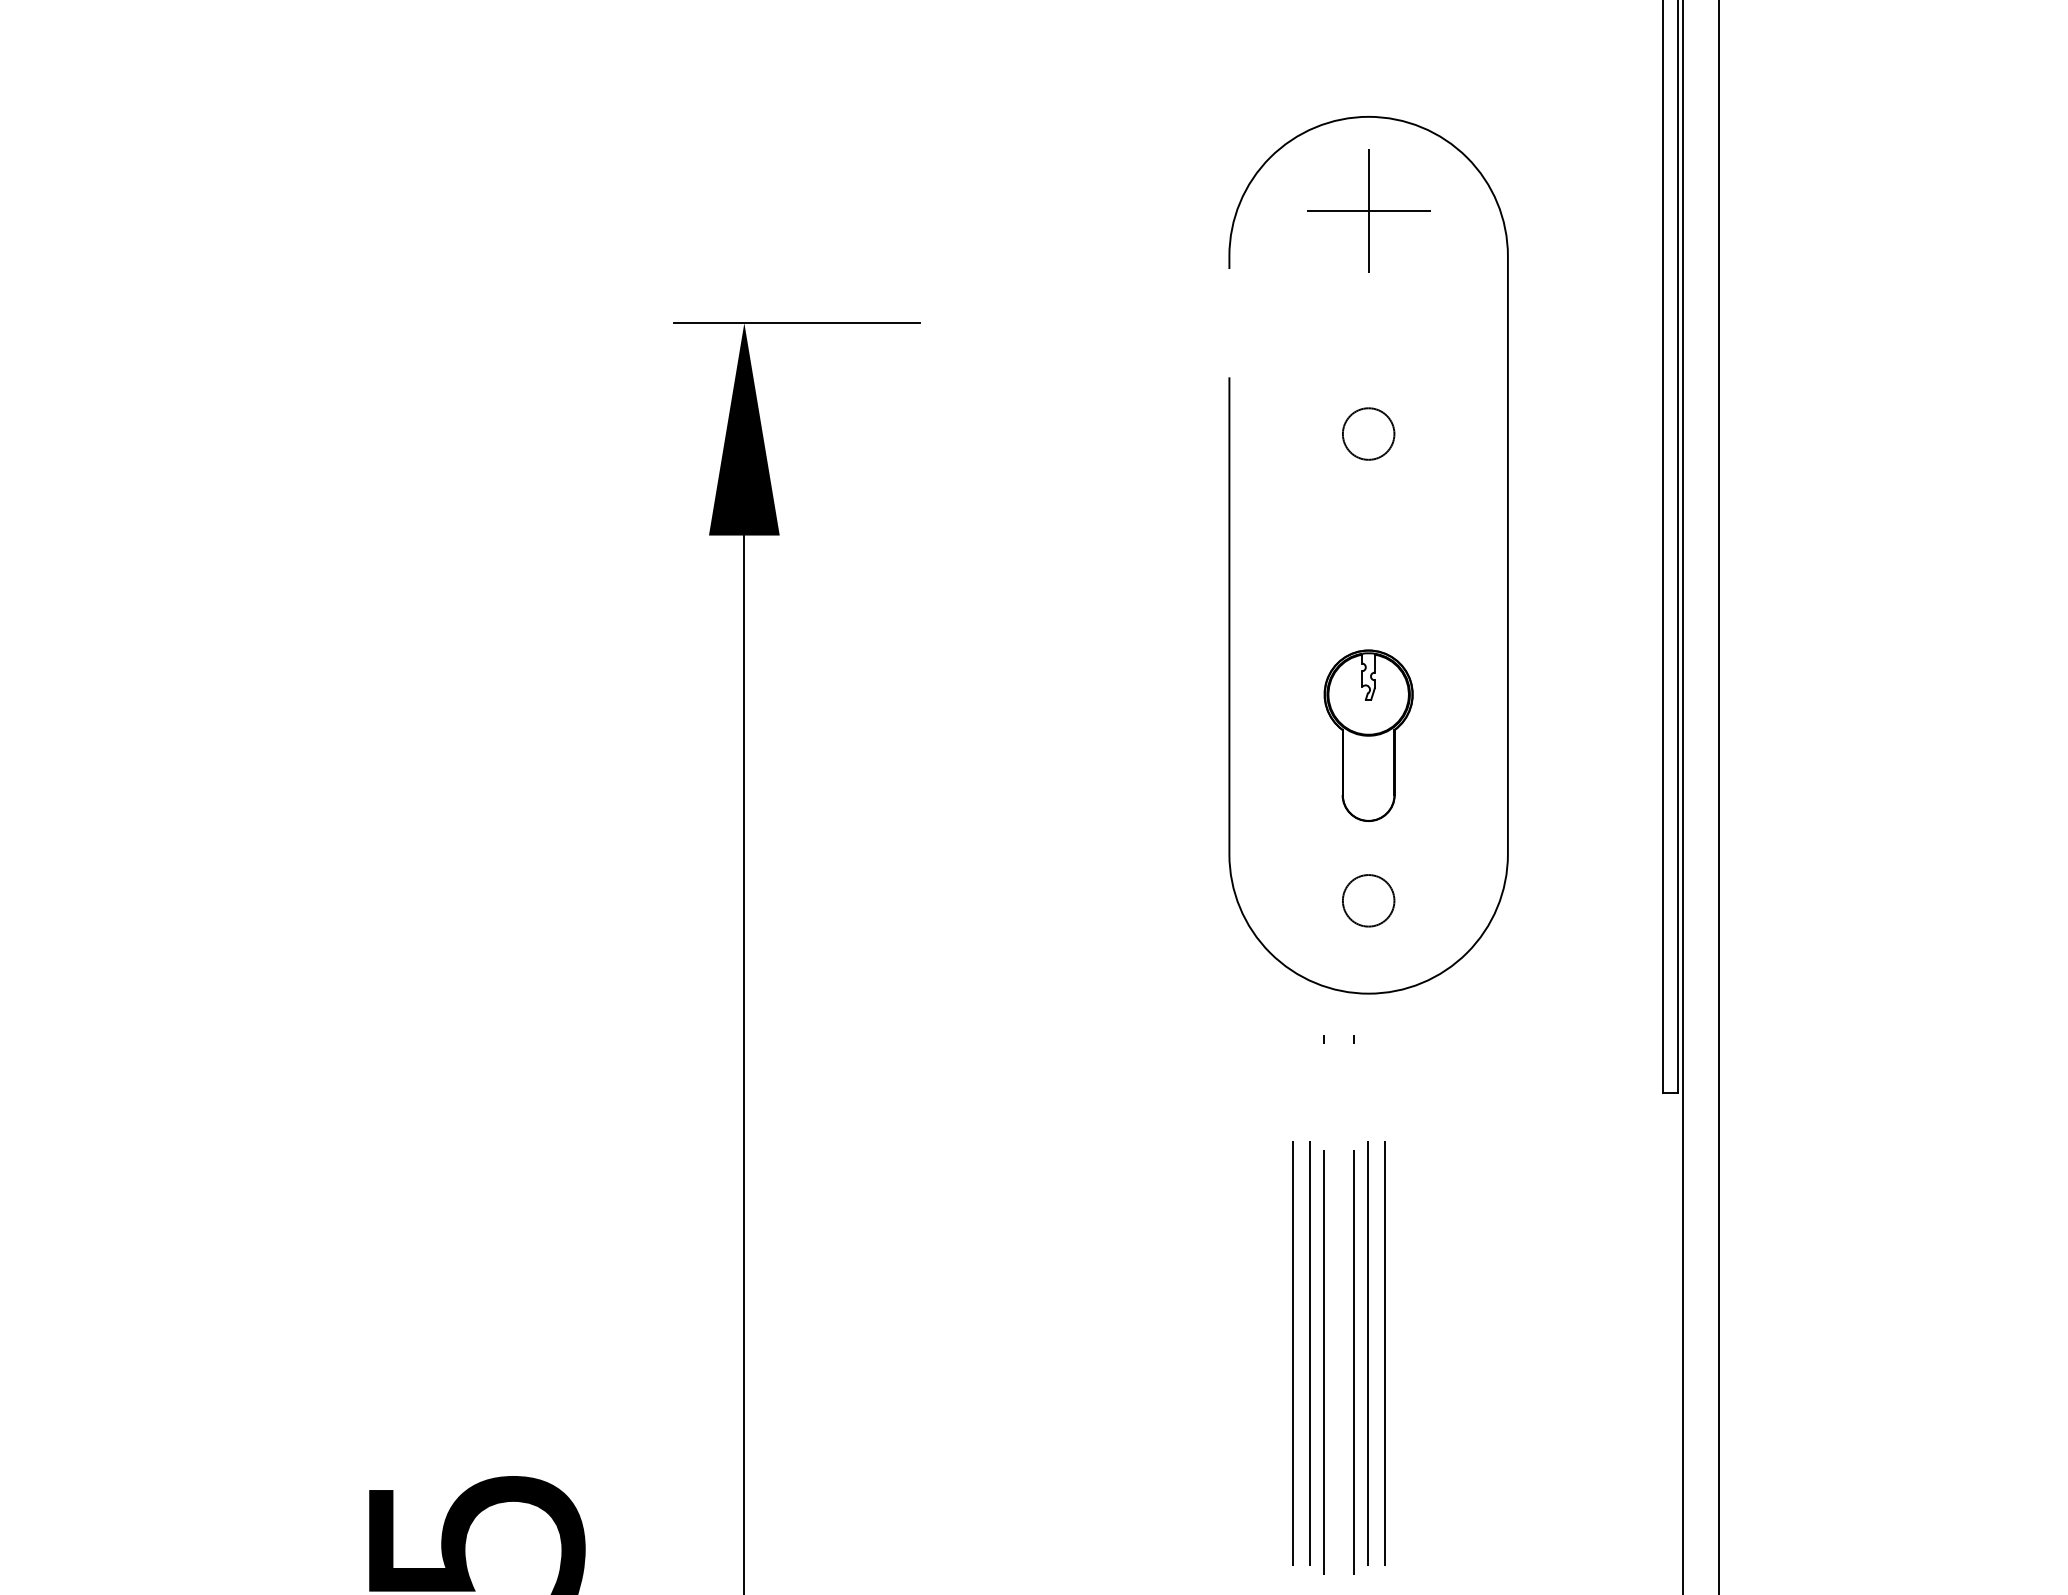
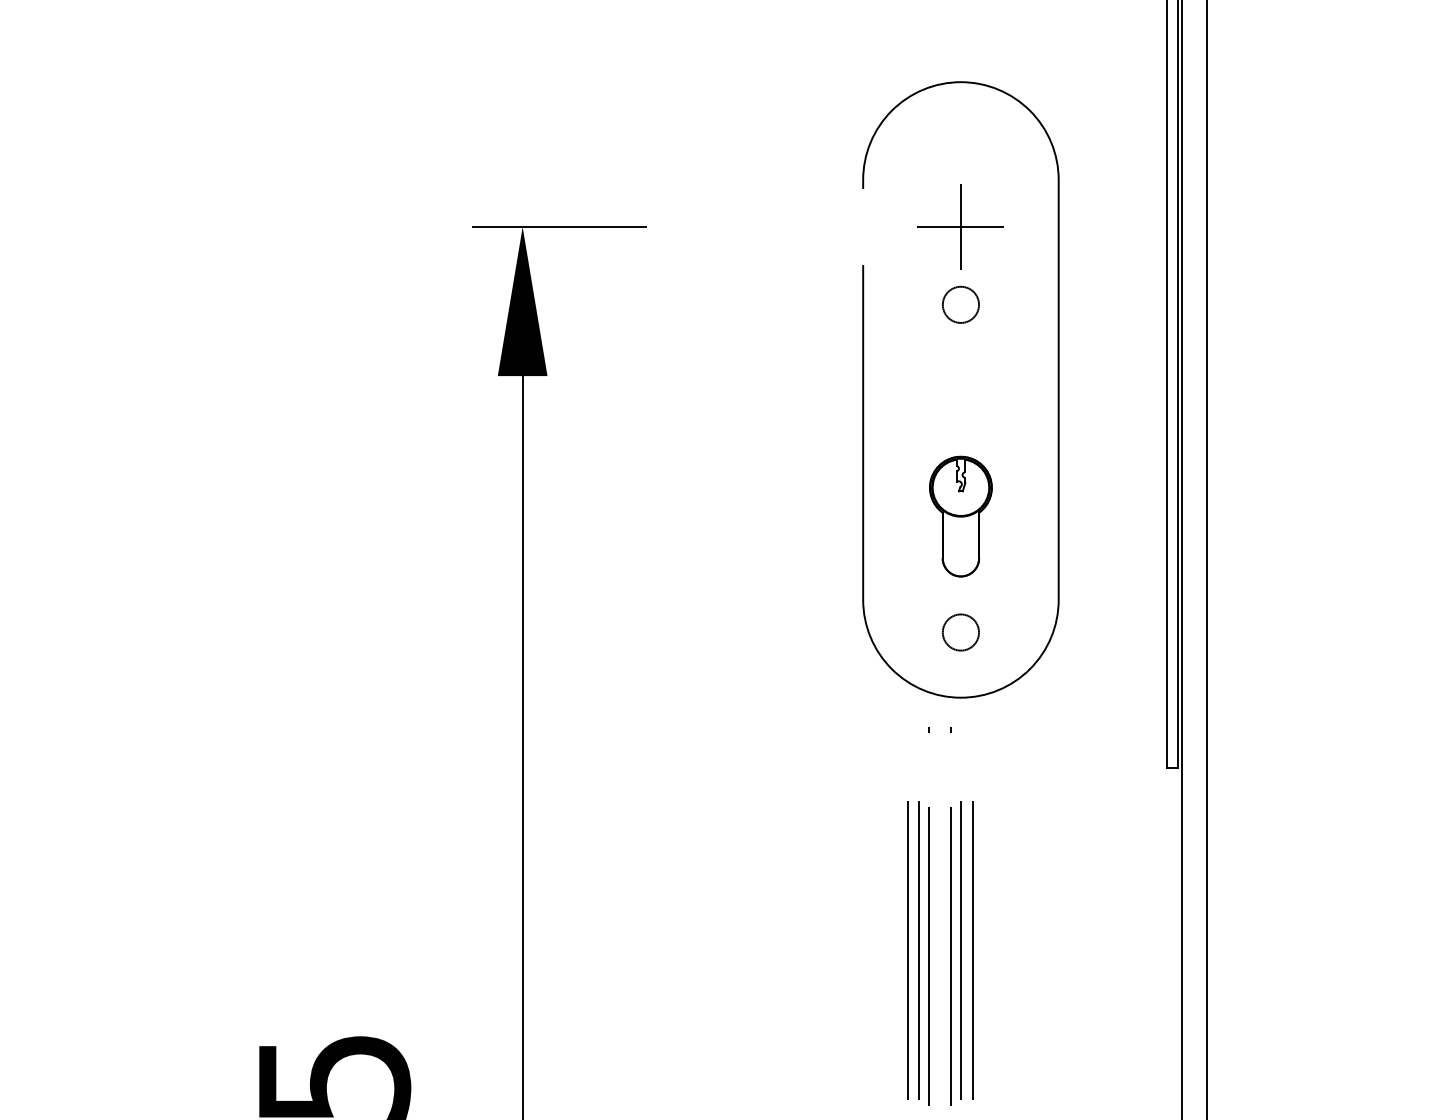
part: (1368, 209) -> (960, 226), moved

